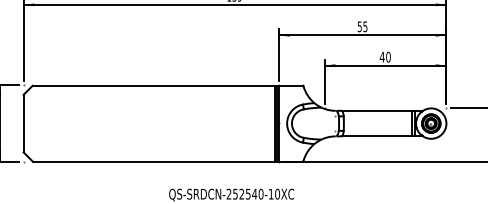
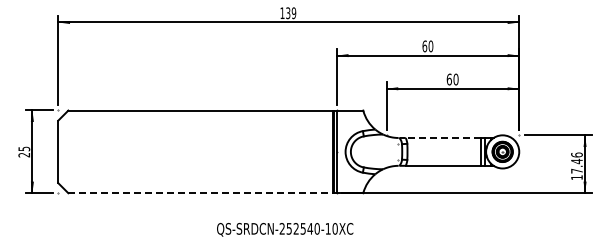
text: (362, 26) -> (427, 46), 55 -> 60
text: (381, 57) -> (448, 79), 40 -> 60
line: (376, 110) -> (443, 137), solid -> dashed
line: (154, 161) -> (201, 193), solid -> dashed

